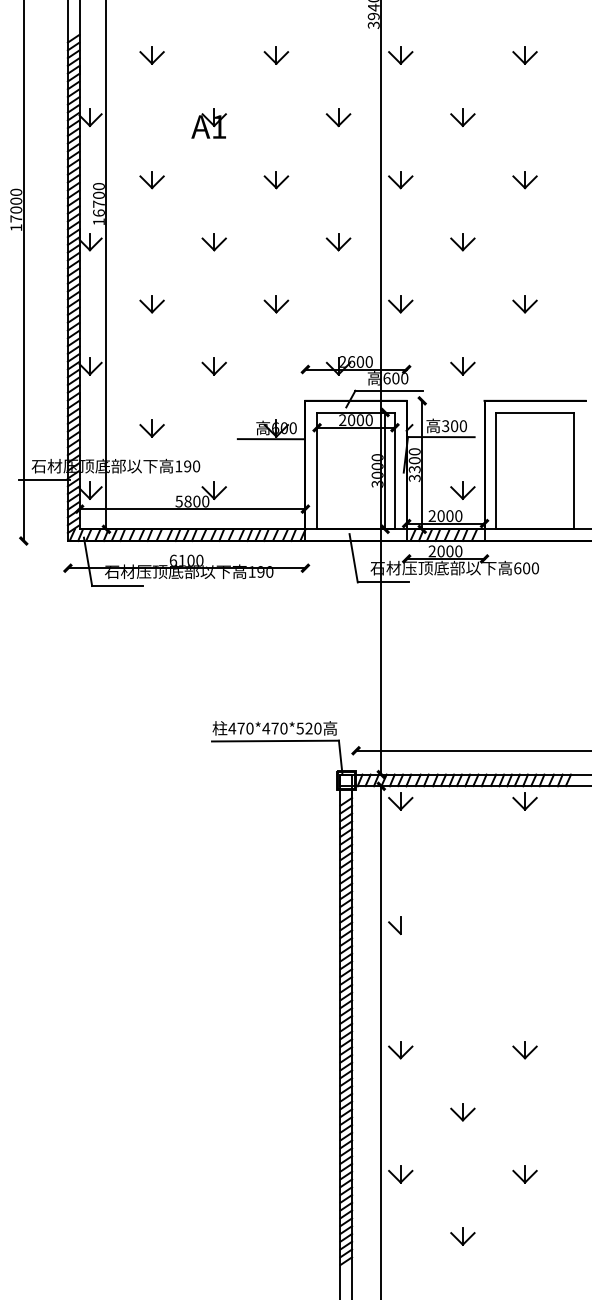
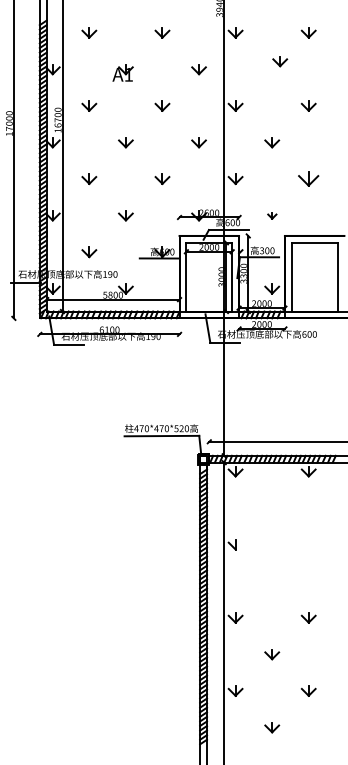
part: (463, 117) -> (280, 61), moved
part: (524, 304) -> (308, 179), size x1.4
part: (463, 366) -> (272, 215), size x0.6

